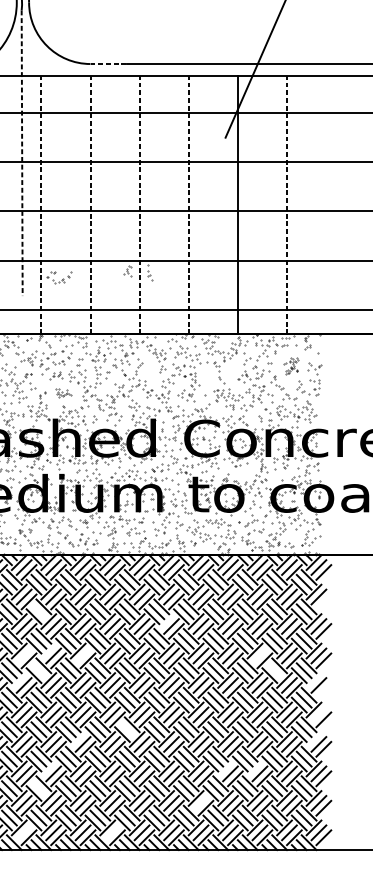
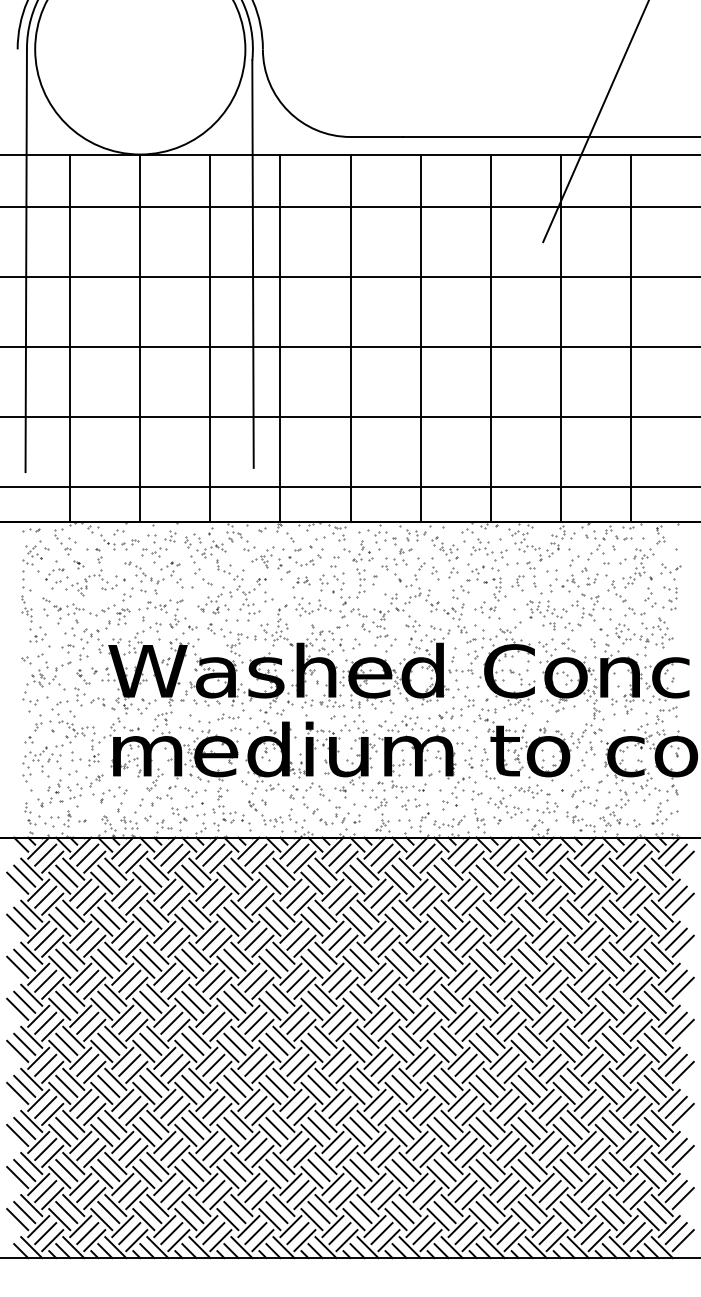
line: (109, 64) -> (377, 137), dashed -> solid
line: (22, 153) -> (253, 264), dashed -> solid
line: (41, 205) -> (280, 338), dashed -> solid
line: (90, 205) -> (350, 338), dashed -> solid
line: (139, 205) -> (420, 338), dashed -> solid
line: (188, 205) -> (490, 338), dashed -> solid
line: (286, 205) -> (630, 338), dashed -> solid
part: (127, 271) -> (517, 583), moved
part: (150, 272) -> (435, 568), moved
part: (58, 277) -> (305, 441), removed
part: (291, 366) -> (636, 568), size x1.67
part: (231, 374) -> (551, 580), added
part: (63, 393) -> (312, 606), size x1.67
line: (323, 601) -> (682, 903), added
line: (38, 611) -> (276, 917), added
line: (166, 621) -> (458, 931), added
line: (48, 650) -> (290, 973), added
line: (23, 655) -> (255, 980), added
line: (82, 655) -> (339, 980), added
line: (259, 655) -> (591, 980), added
line: (38, 670) -> (276, 1001), added
line: (274, 670) -> (612, 1001), added
line: (18, 679) -> (248, 1015), added
line: (313, 679) -> (668, 1015), added
line: (323, 689) -> (682, 1029), added
line: (318, 714) -> (675, 1064), added
line: (126, 729) -> (402, 1085), added
line: (77, 738) -> (332, 1099), added
line: (313, 738) -> (668, 1099), added
line: (48, 768) -> (290, 1141), added
line: (225, 768) -> (542, 1141), added
line: (254, 768) -> (584, 1141), added
line: (38, 788) -> (276, 1170), added
line: (200, 803) -> (507, 1191), added
line: (23, 832) -> (255, 1233), added
line: (112, 832) -> (381, 1233), added

